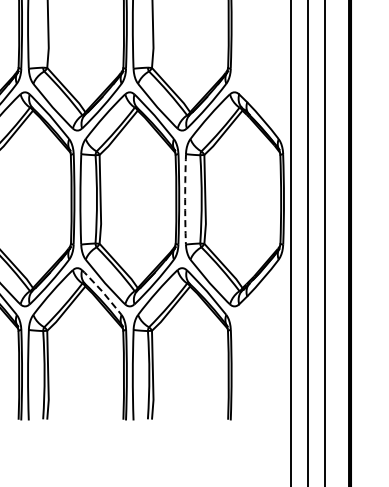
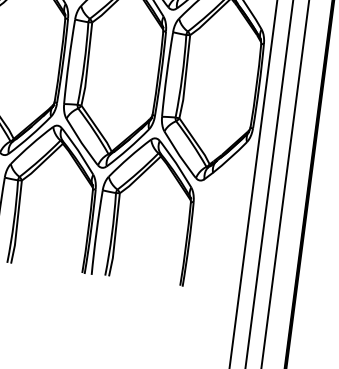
arc: (185, 199) -> (167, 74), dashed -> solid
line: (102, 291) -> (78, 150), dashed -> solid

